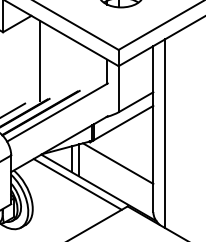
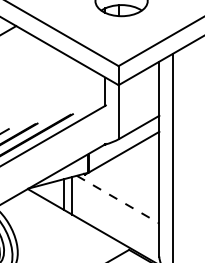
line: (39, 60) -> (25, 78), removed
line: (118, 163) -> (118, 199), solid -> dashed
line: (77, 184) -> (70, 224), removed

